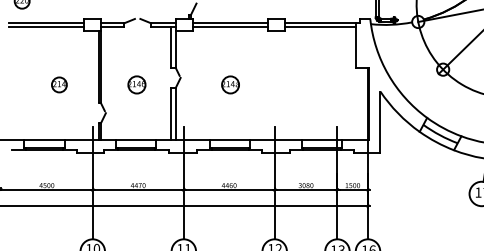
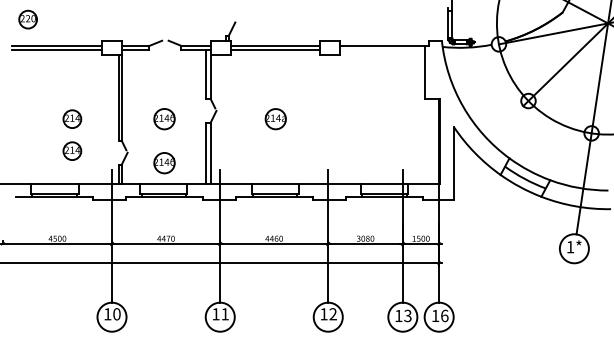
line: (320, 26) -> (382, 49), removed
part: (59, 111) -> (72, 150), added
part: (136, 122) -> (164, 163), added

